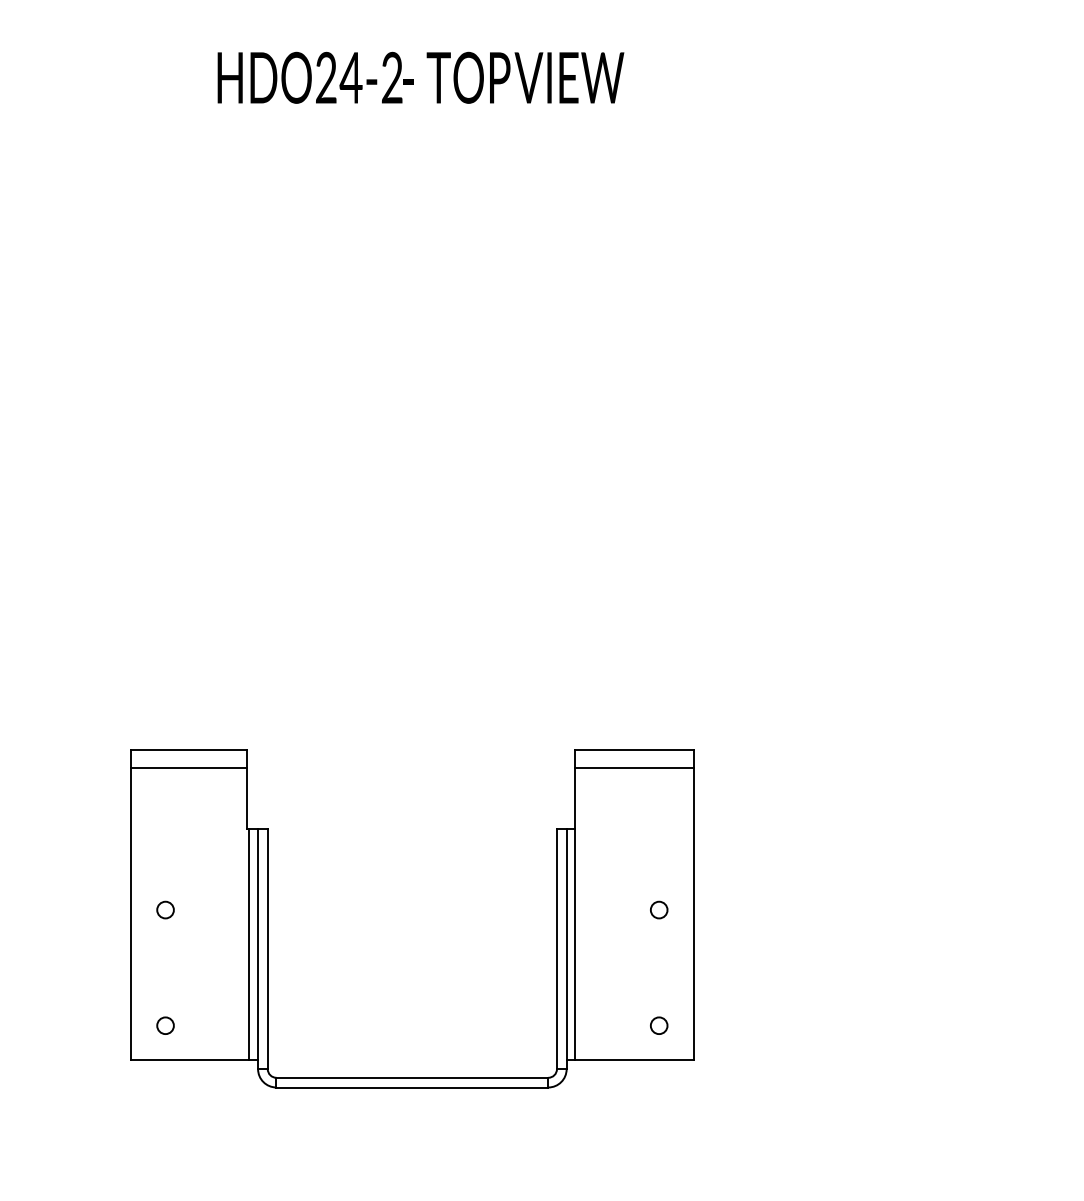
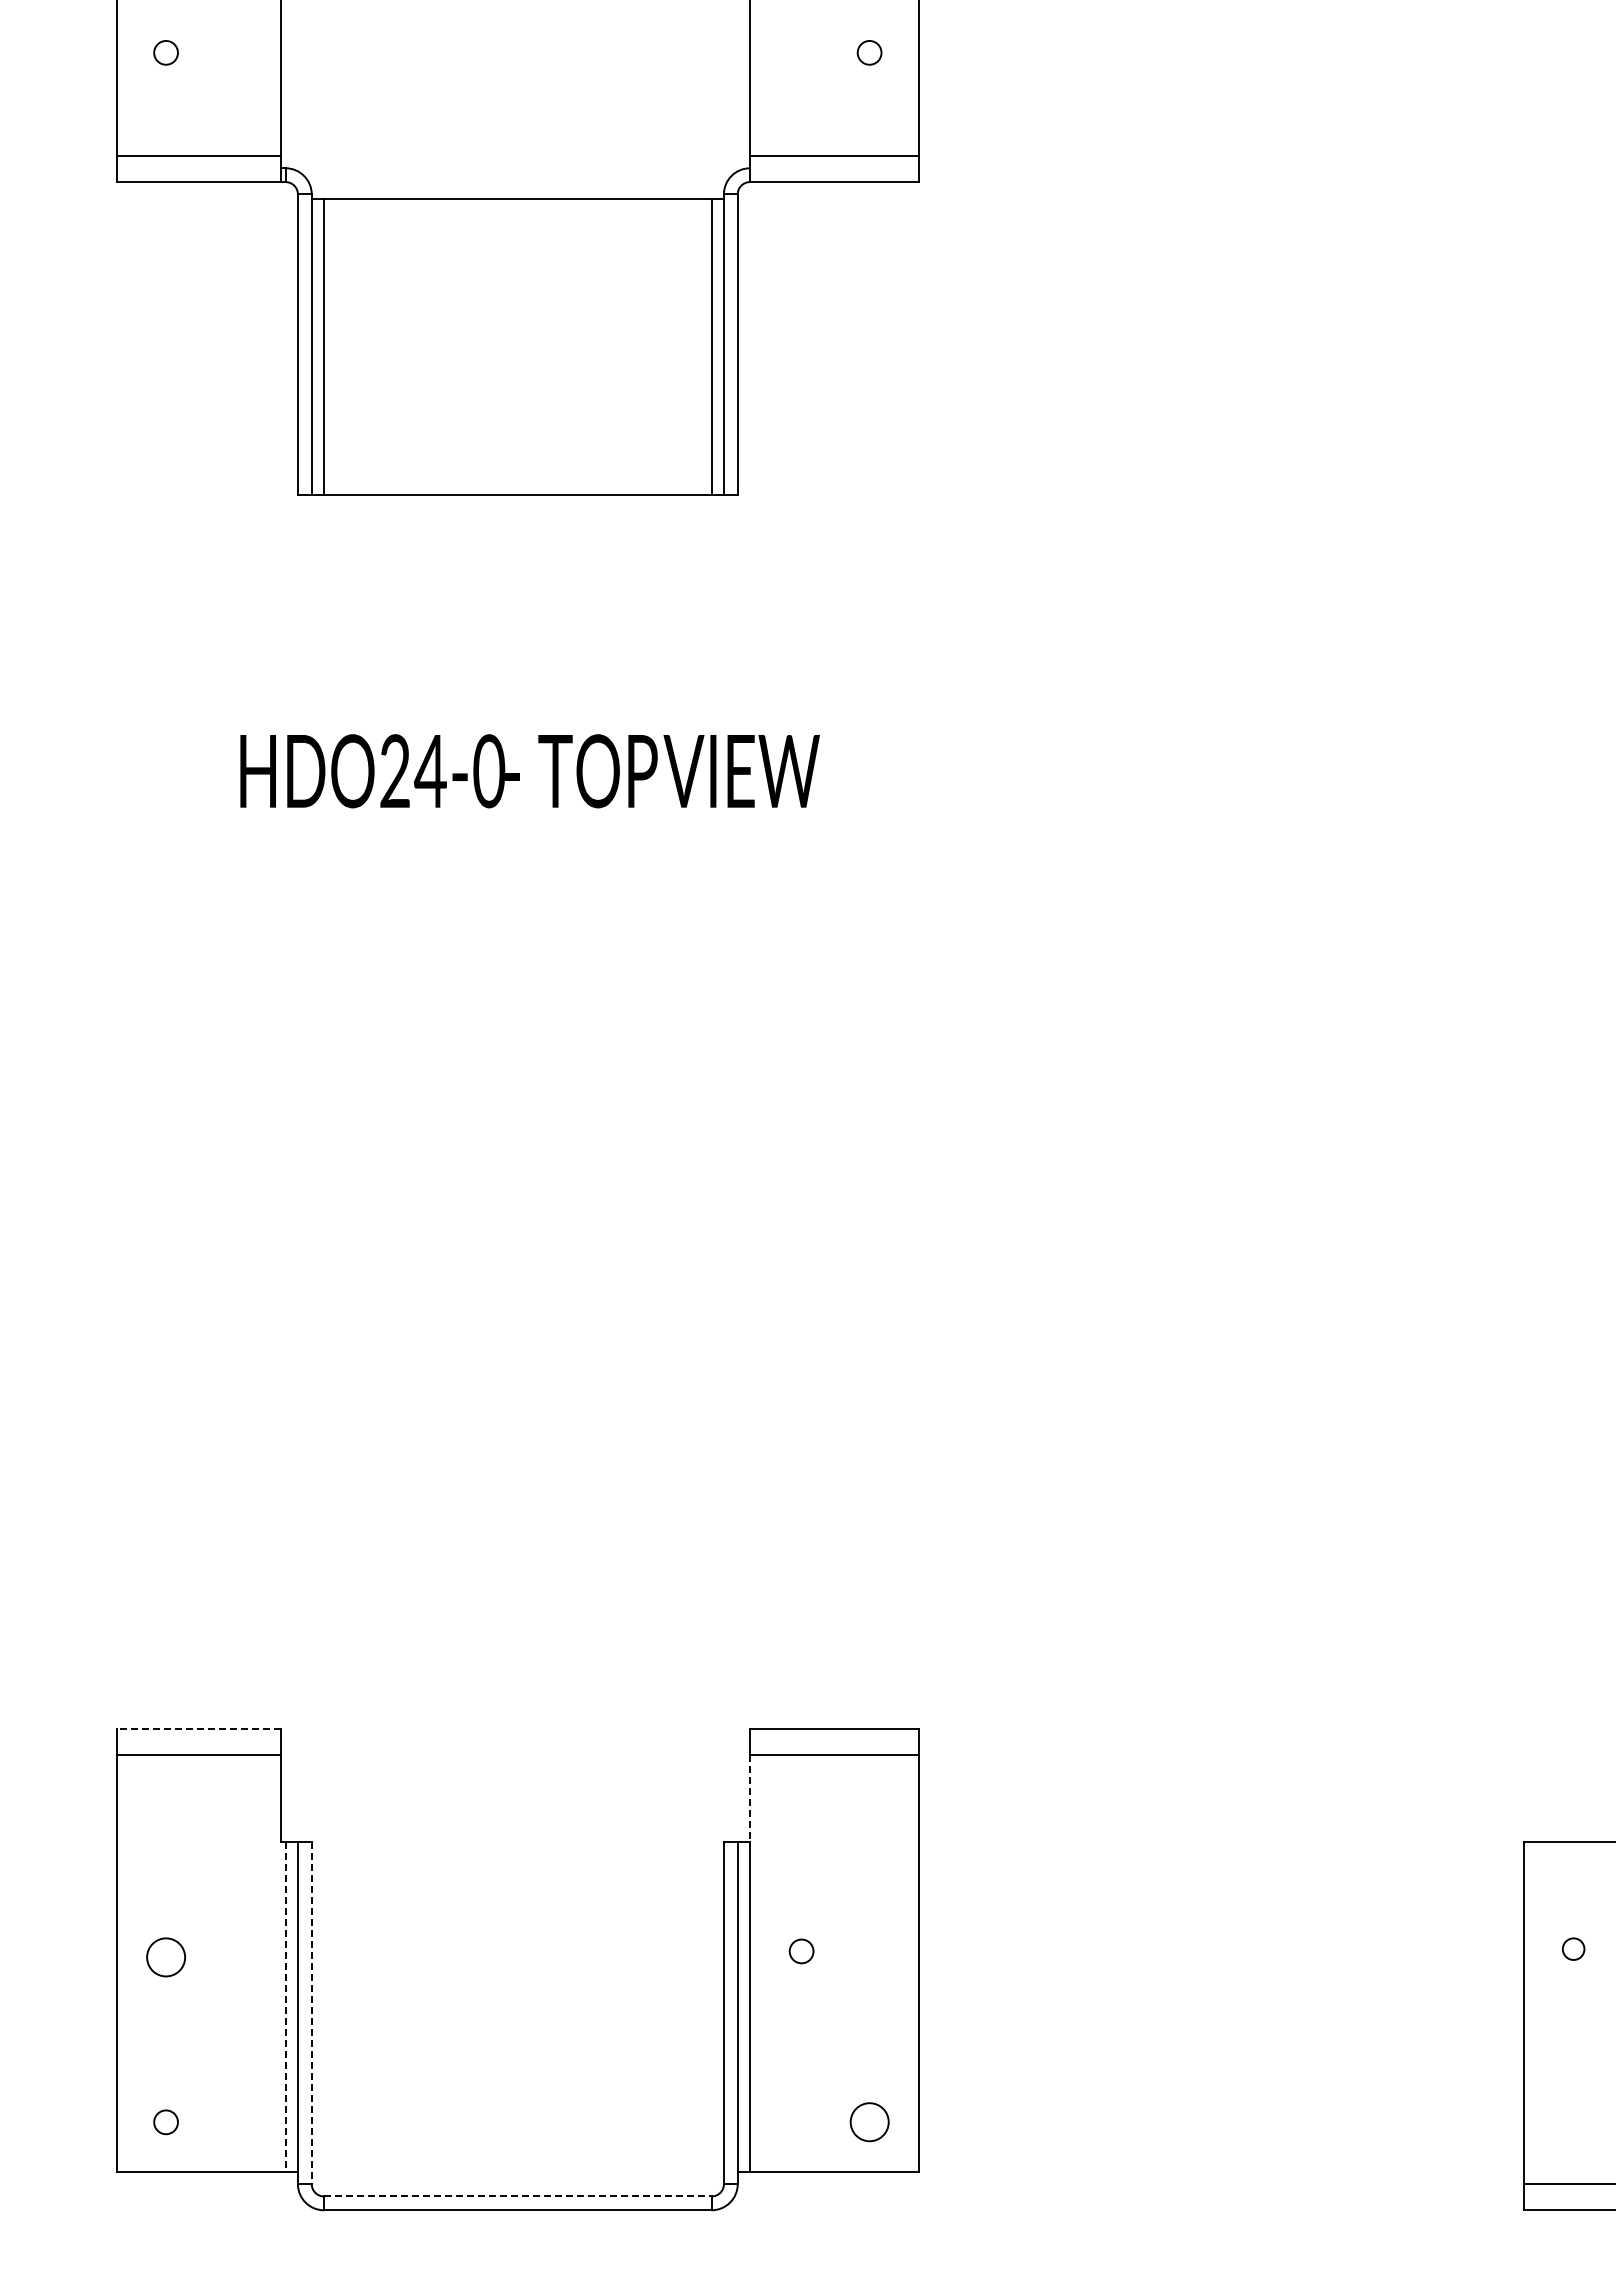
text: (392, 78) -> (489, 771), HDO24-2 -> HDO24-0
line: (188, 750) -> (198, 1729), solid -> dashed
line: (575, 799) -> (750, 1799), solid -> dashed
circle: (165, 910) -> (165, 1957), size x1.6
circle: (659, 910) -> (801, 1951), moved
line: (249, 944) -> (285, 2006), solid -> dashed
line: (267, 949) -> (311, 2013), solid -> dashed
circle: (659, 1025) -> (869, 2122), size x1.6
line: (412, 1077) -> (517, 2196), solid -> dashed

